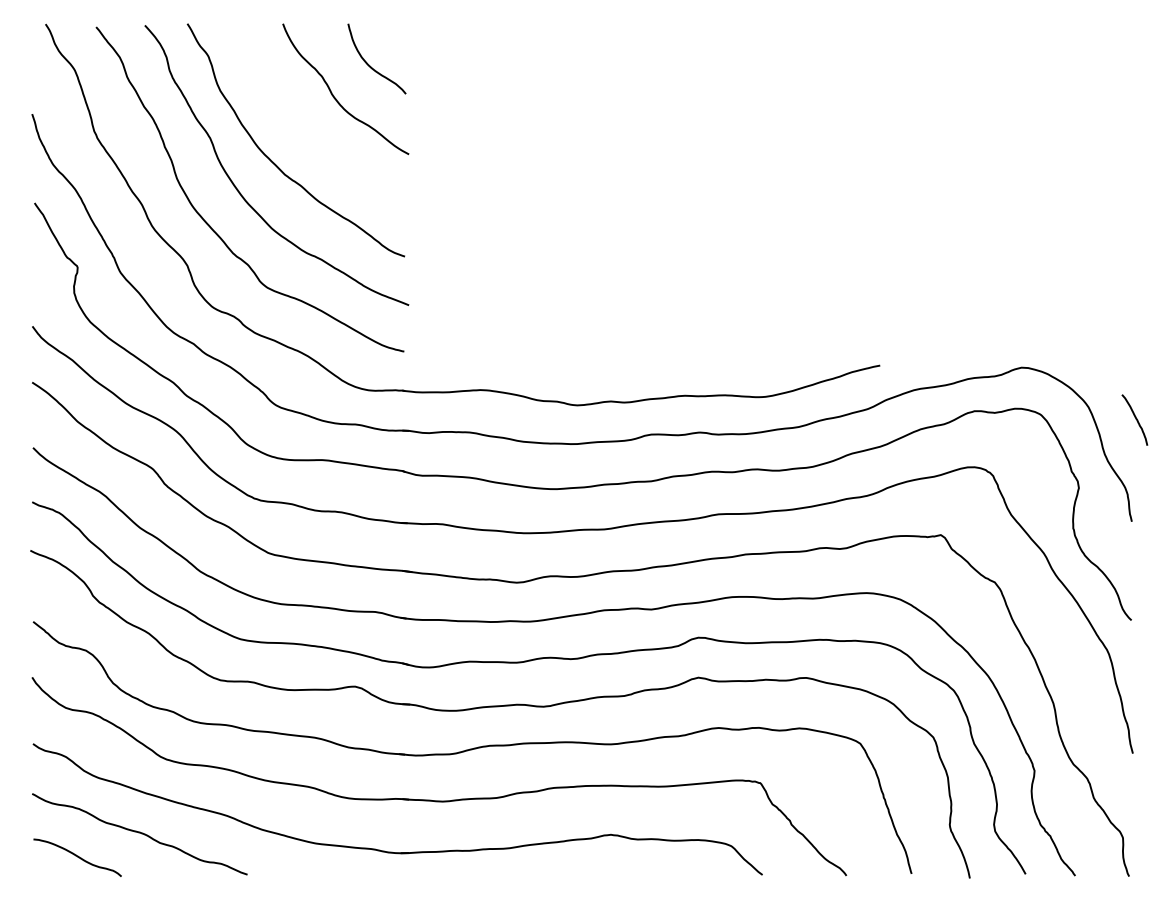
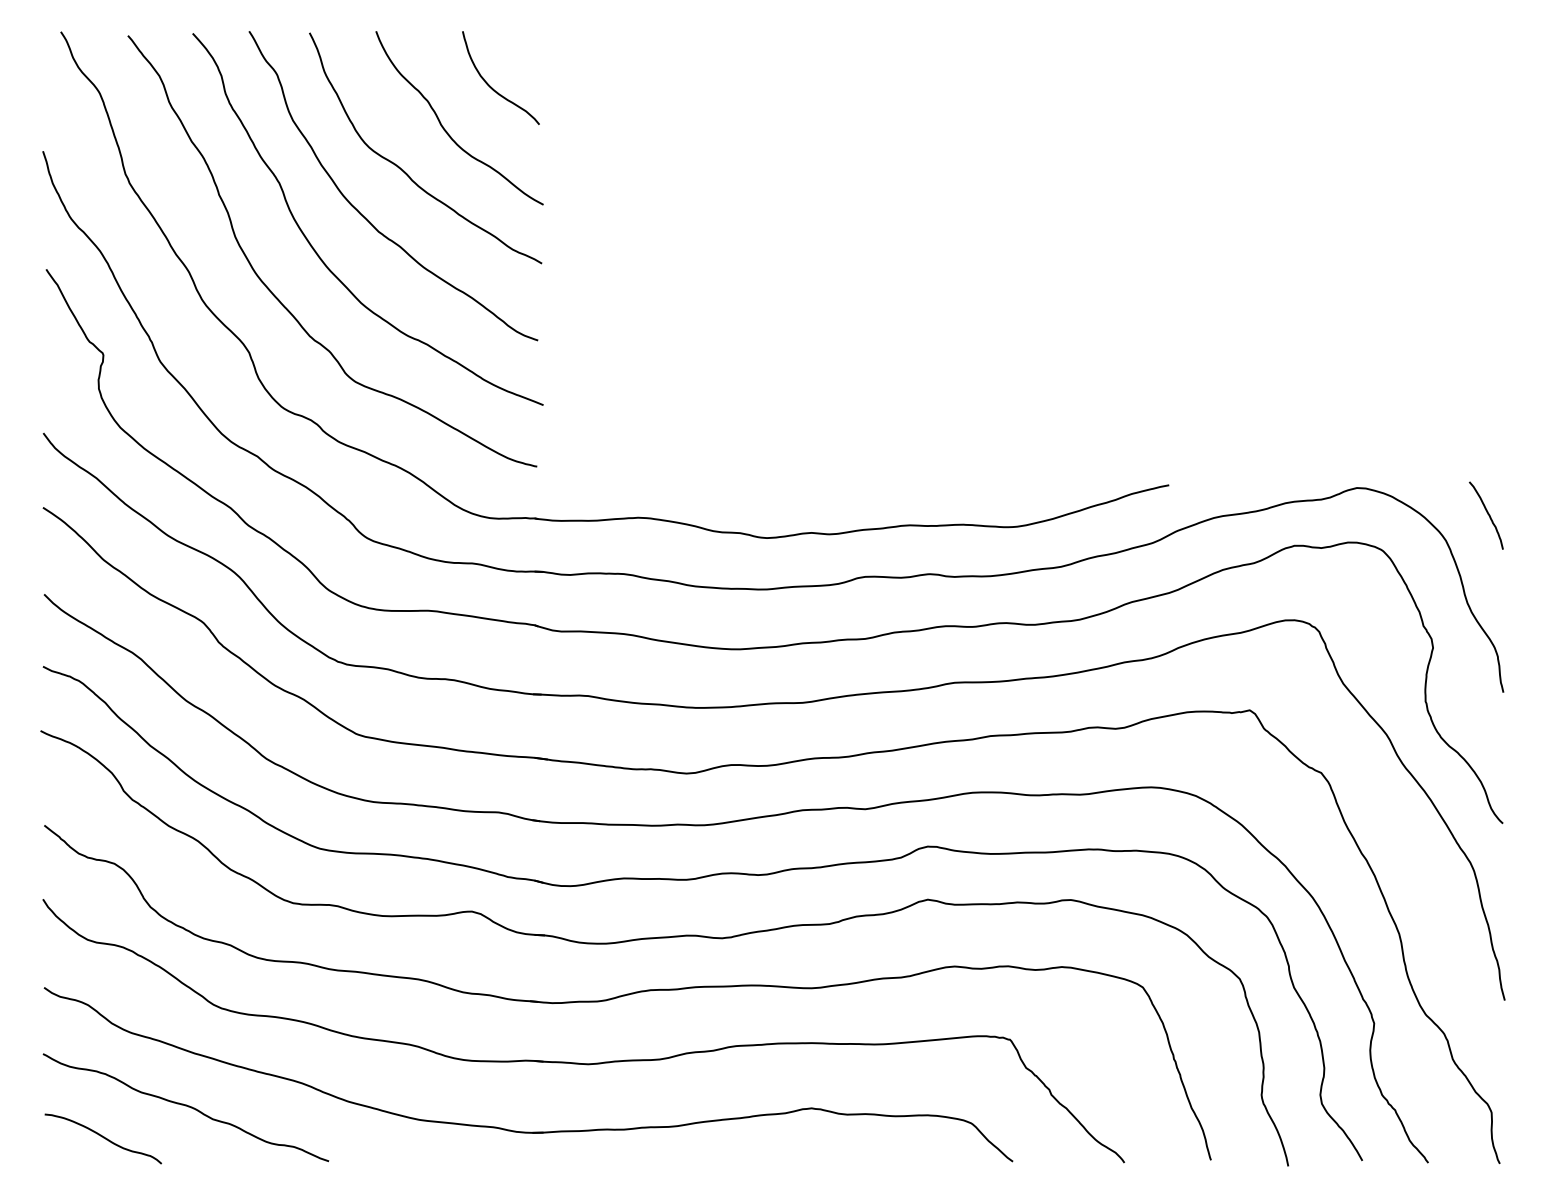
curve: (304, 128) -> (404, 170), added
curve: (1135, 419) -> (1487, 514), moved

